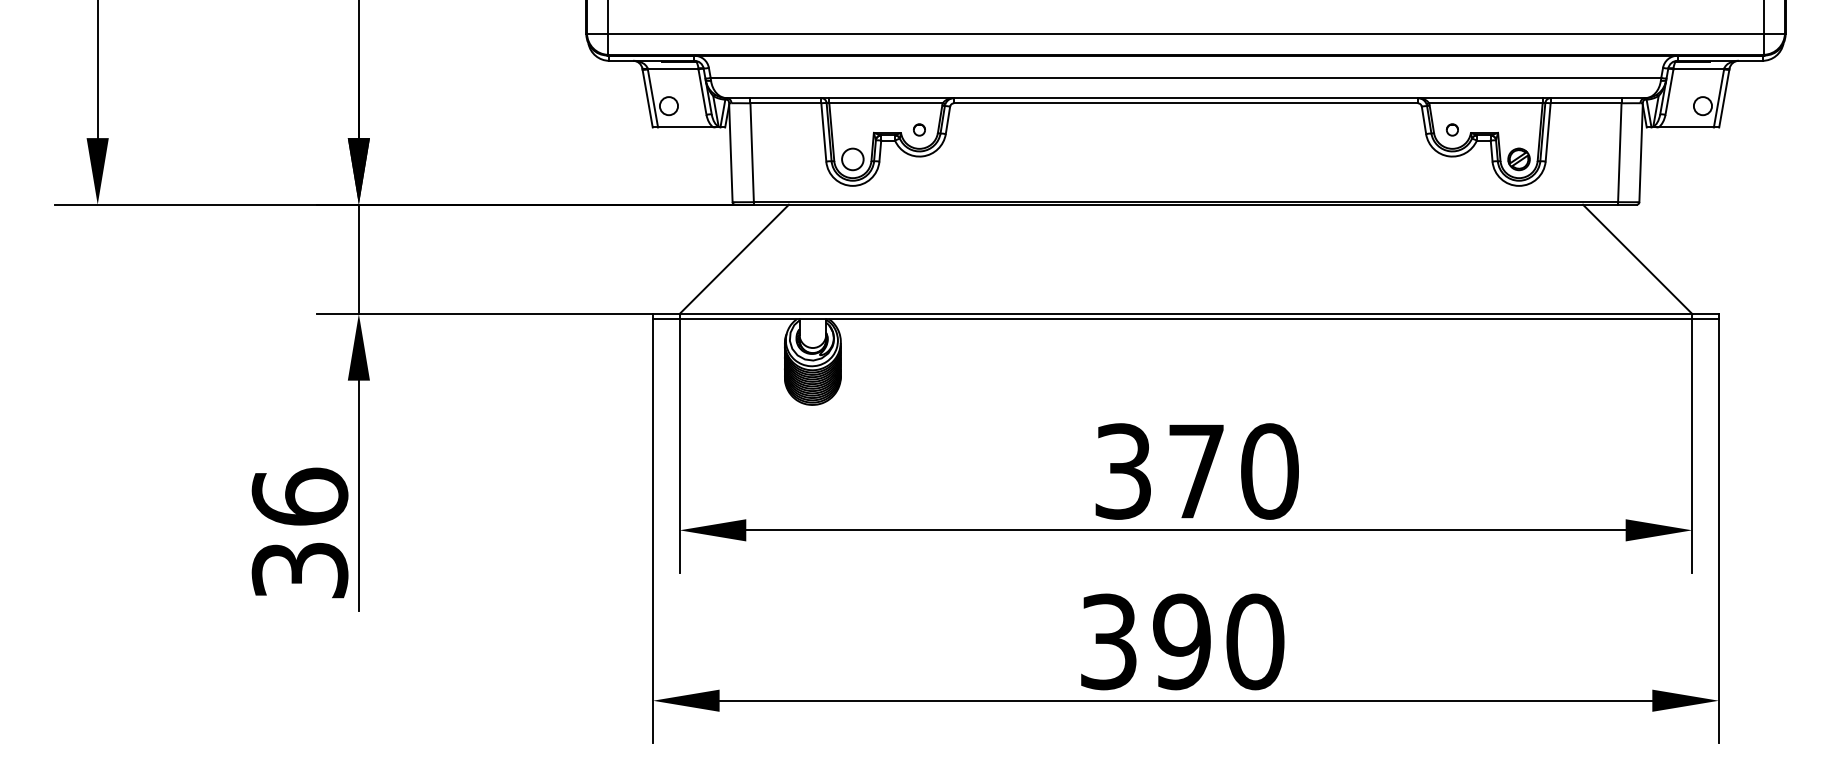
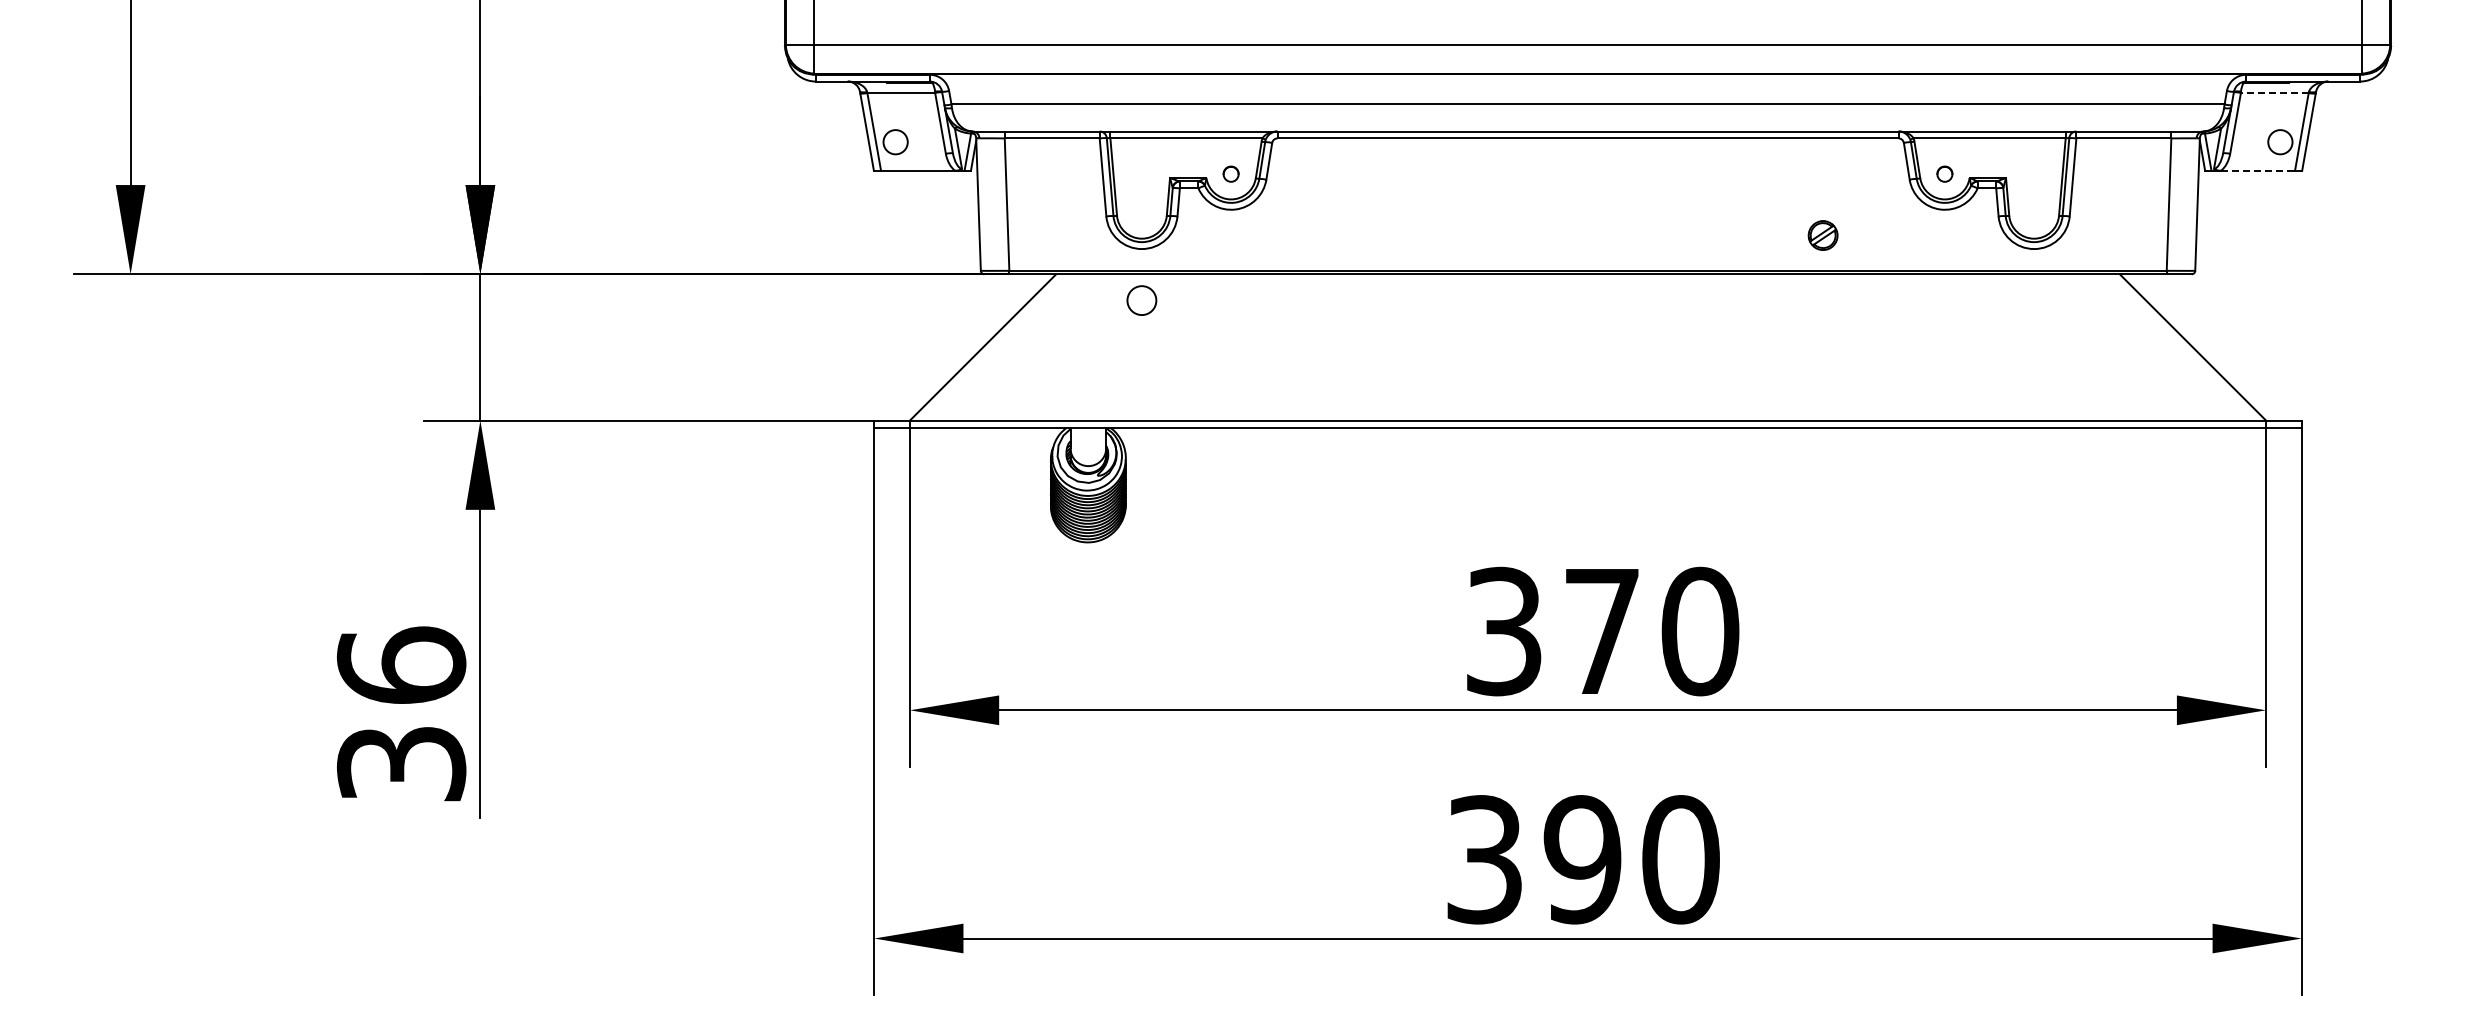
line: (1698, 69) -> (2274, 92), solid -> dashed
line: (1686, 127) -> (2258, 170), solid -> dashed
circle: (852, 159) -> (1141, 300), moved
part: (1518, 159) -> (1822, 235), moved

